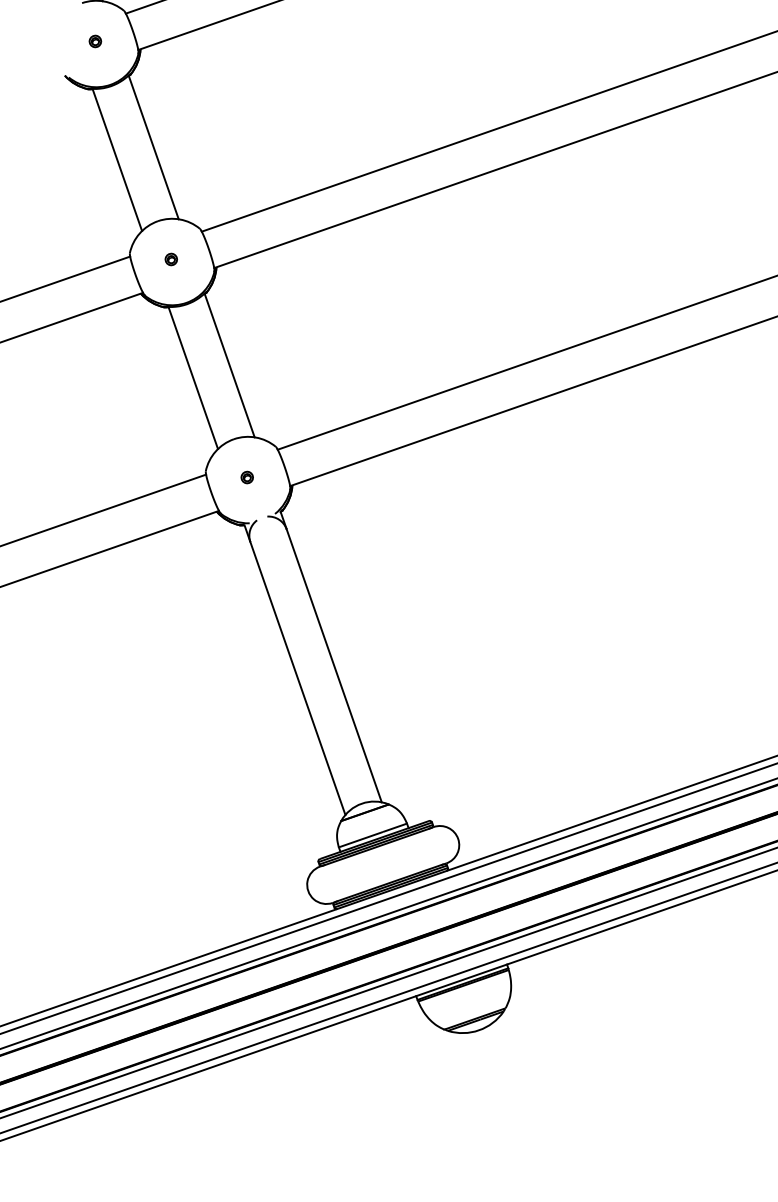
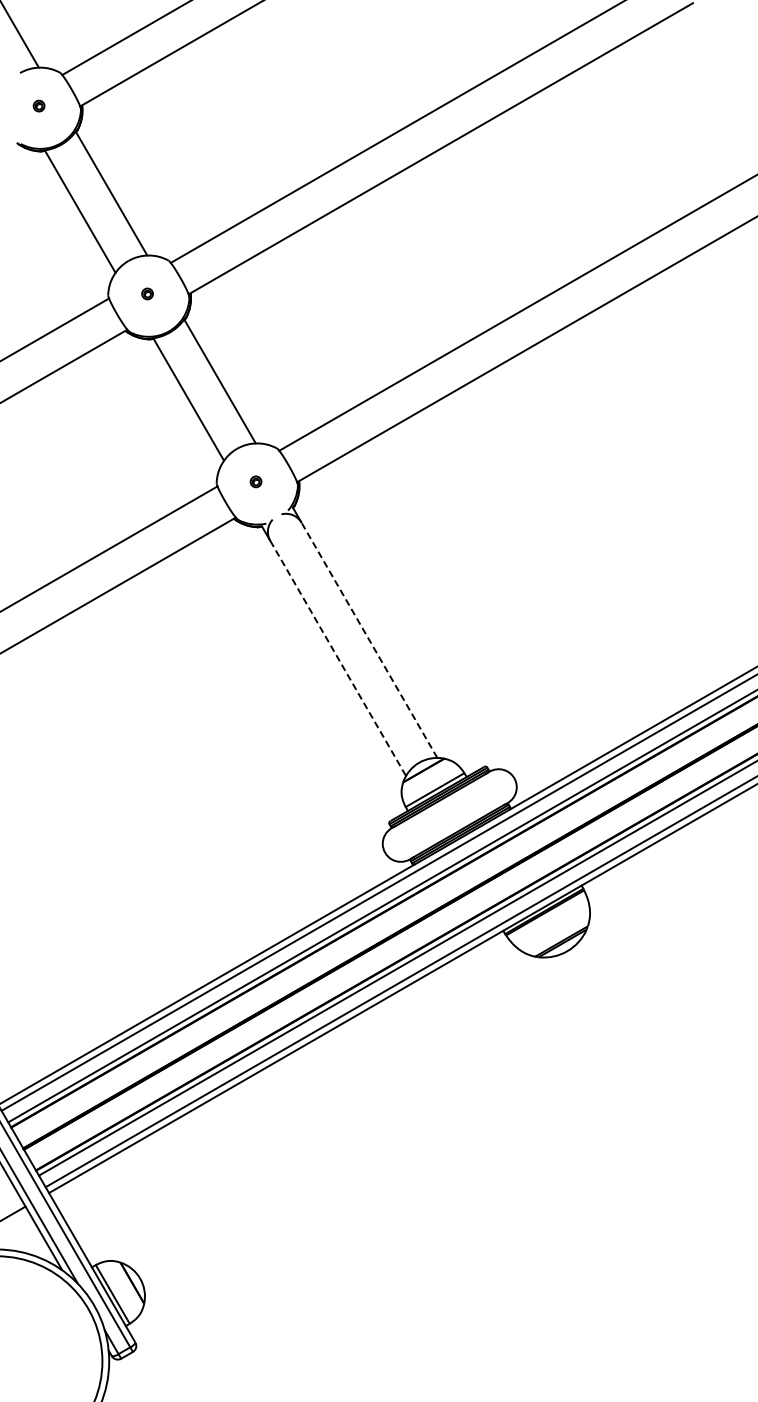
line: (334, 665) -> (369, 640), solid -> dashed
line: (298, 678) -> (338, 658), solid -> dashed

